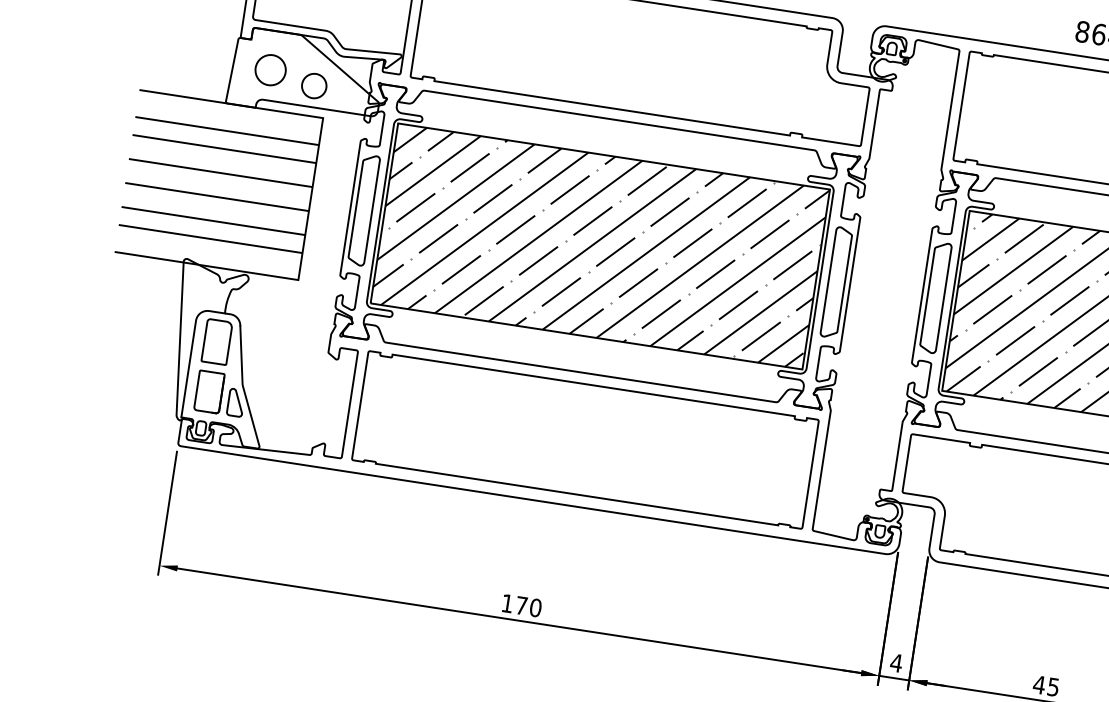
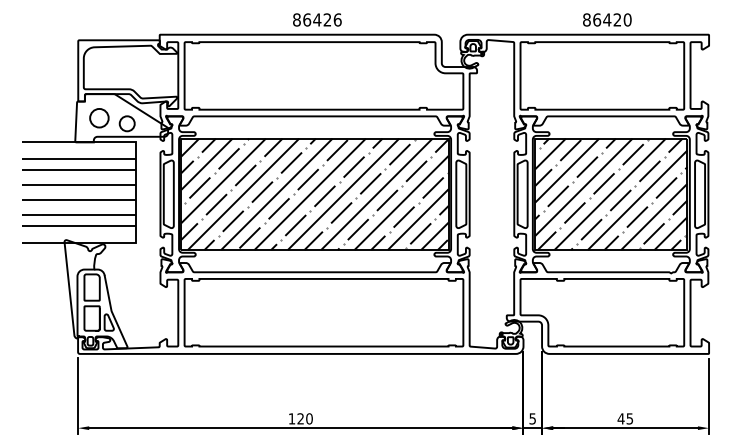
text: (521, 605) -> (300, 418), 170 -> 120
text: (896, 662) -> (532, 418), 4 -> 5

